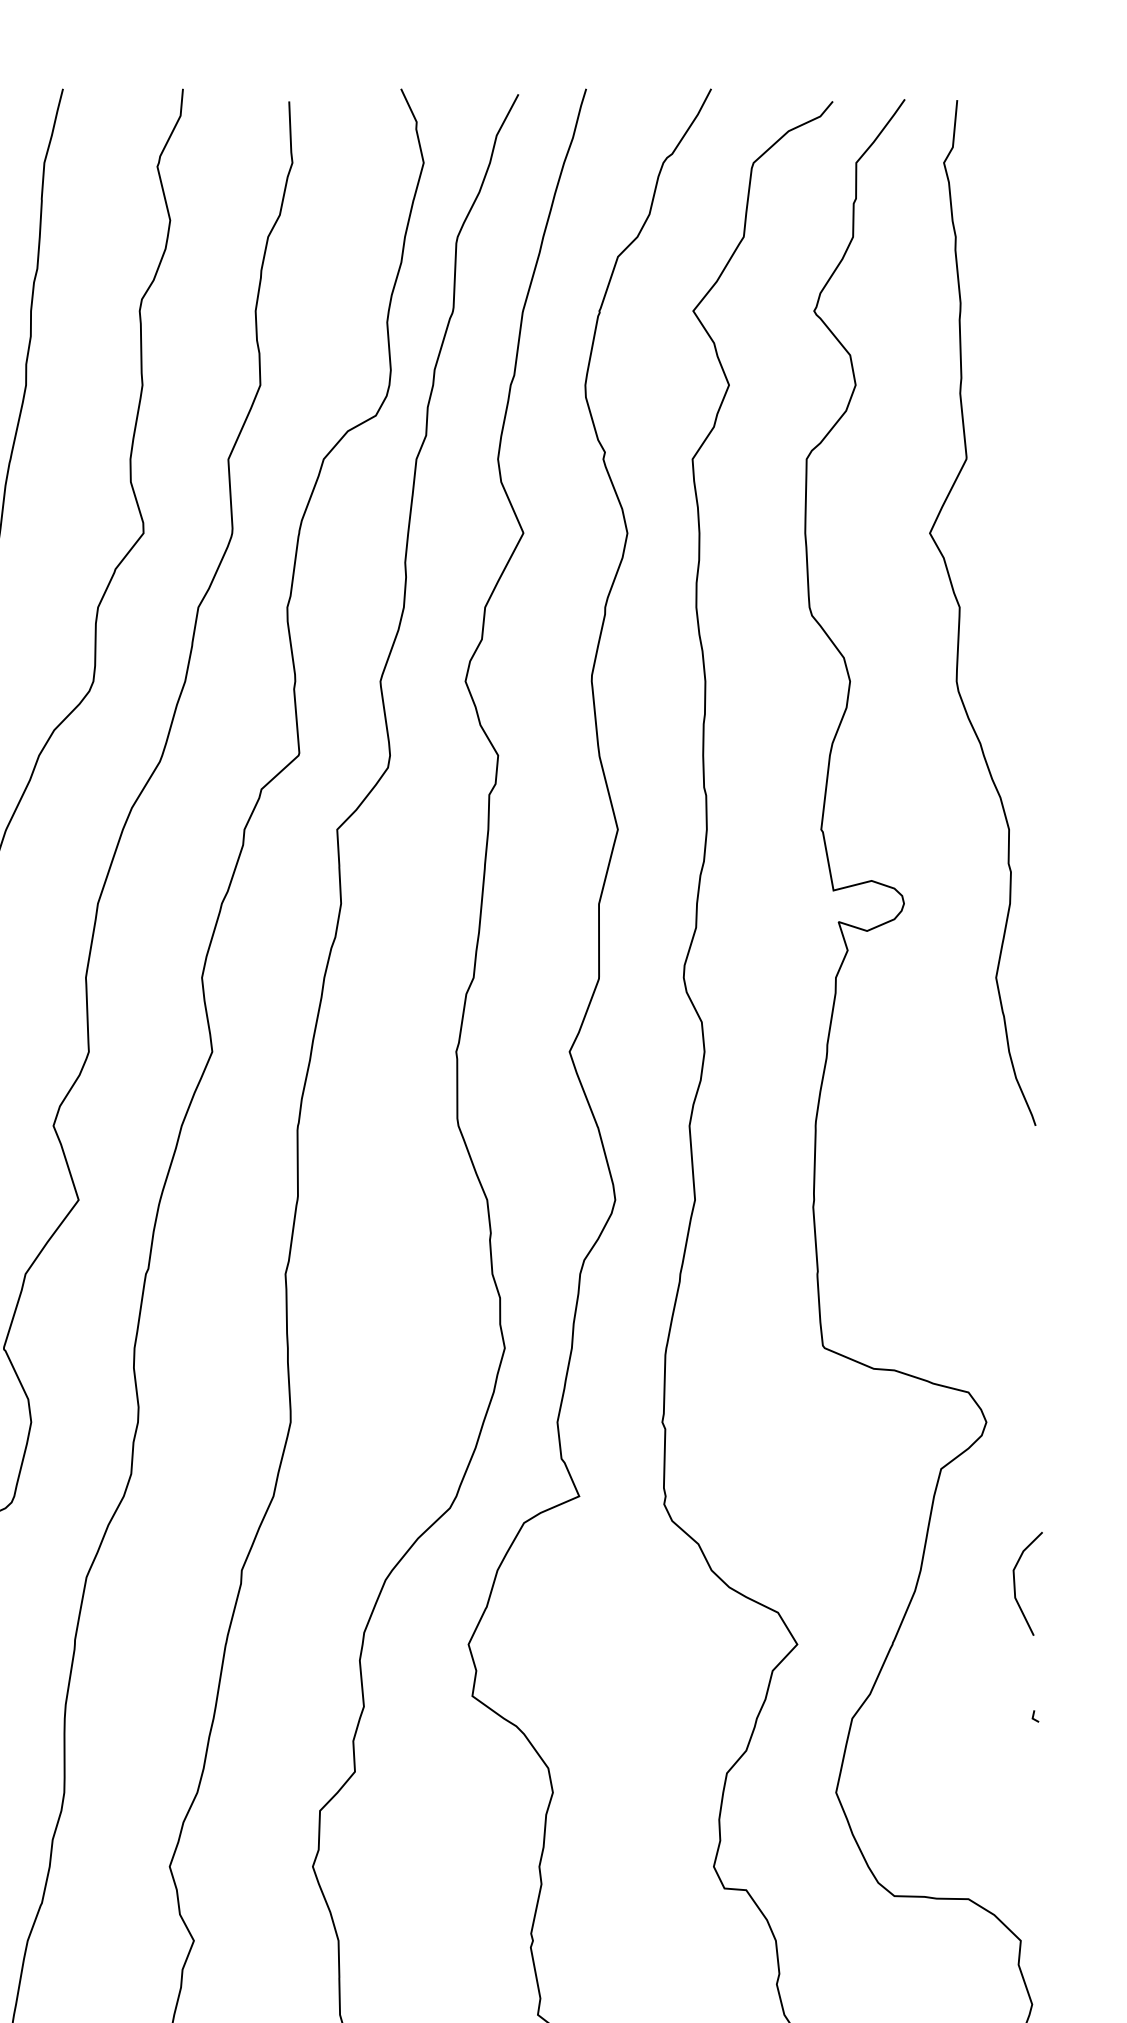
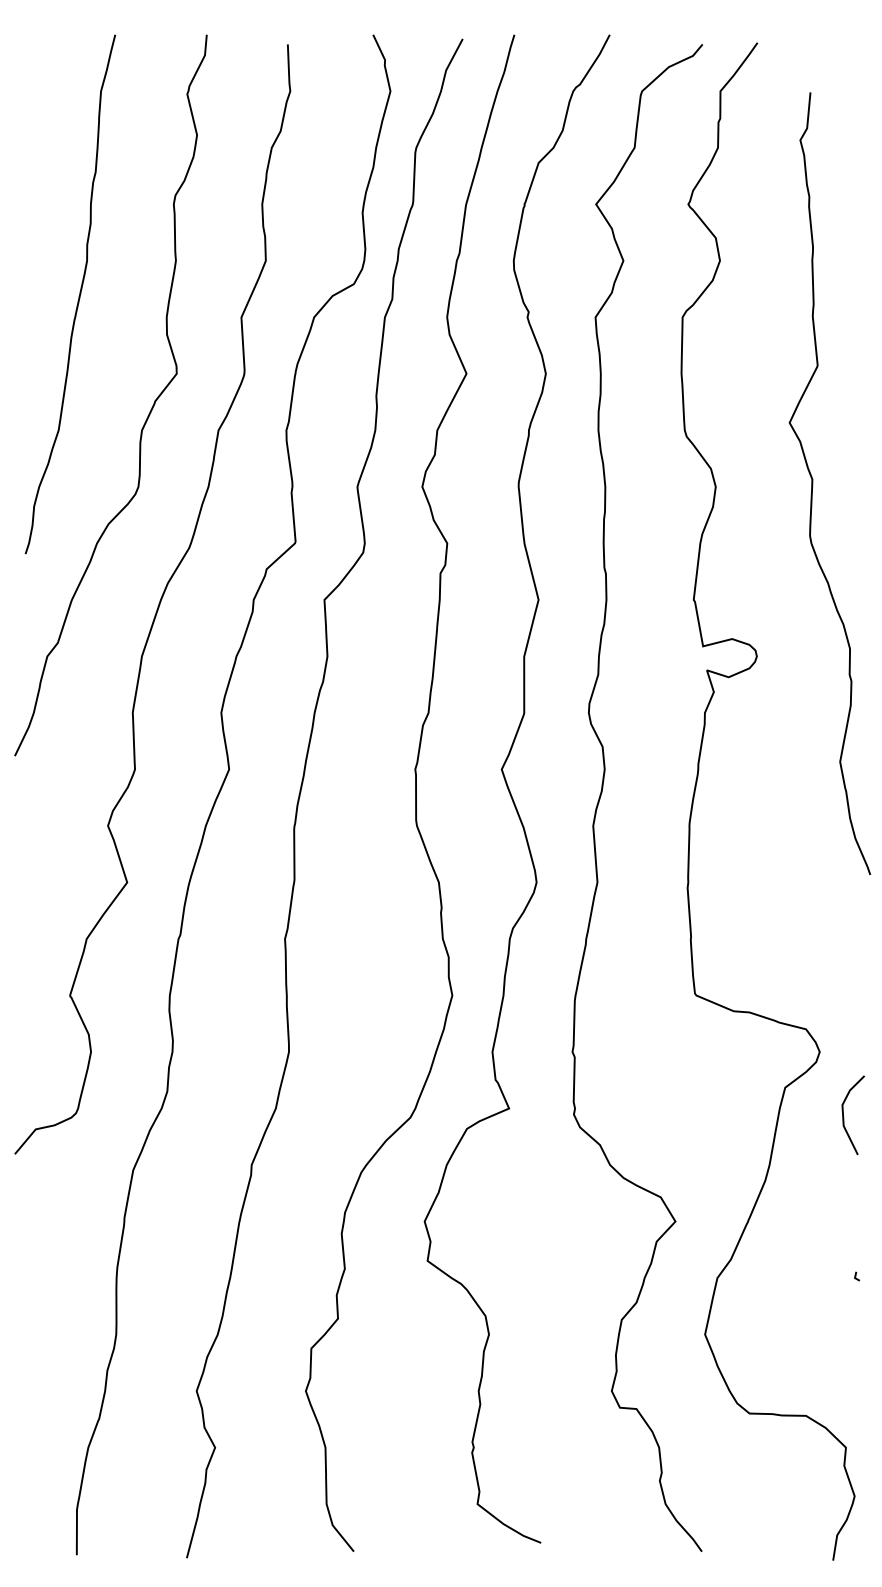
curve: (961, 612) -> (813, 483), moved
line: (1016, 1586) -> (844, 1117), moved

